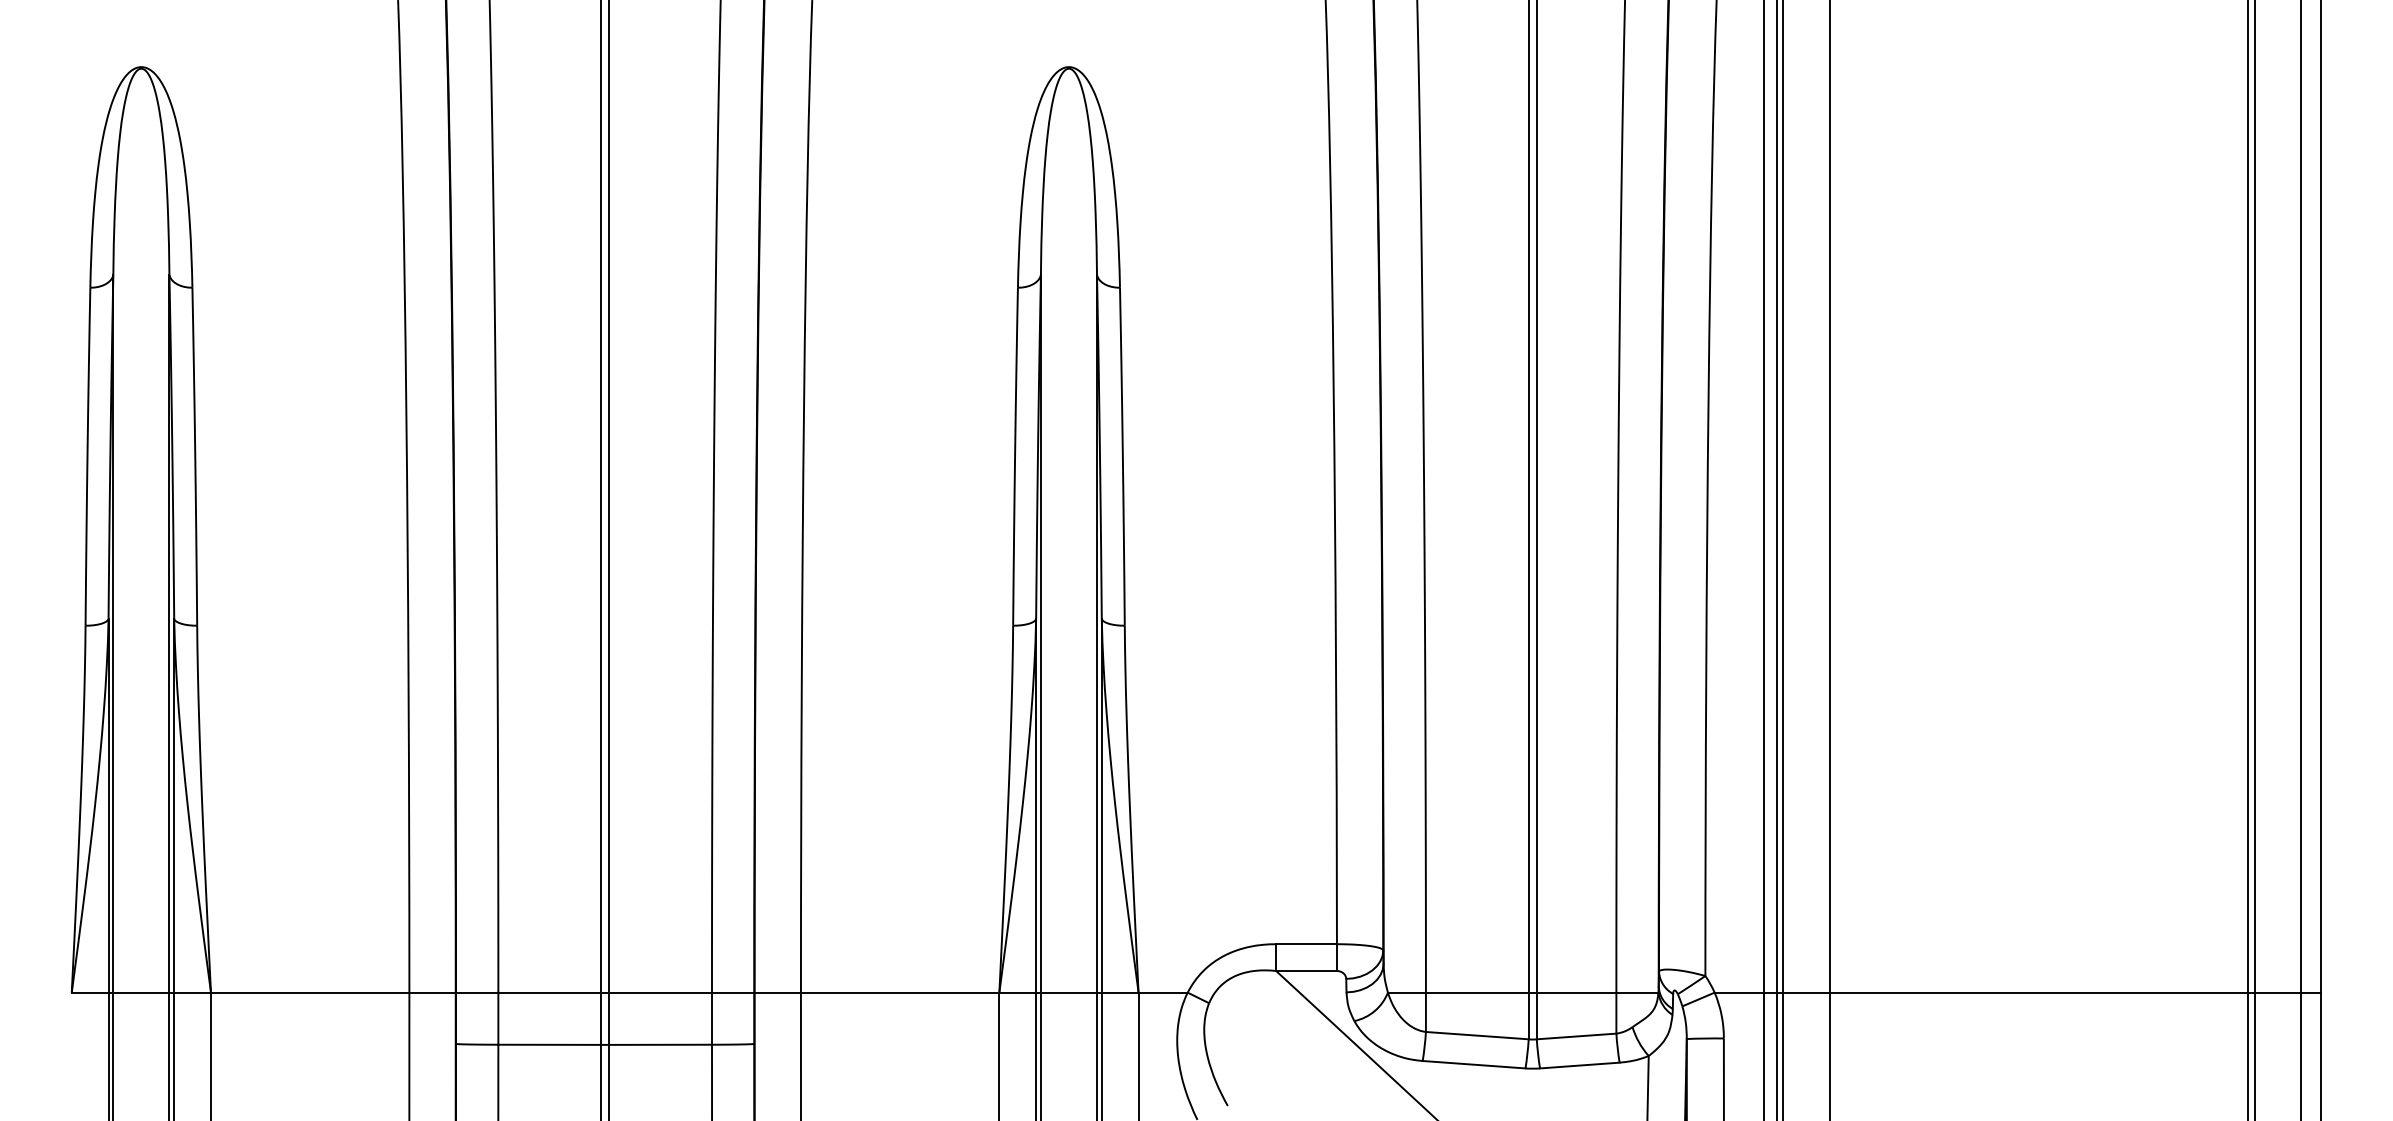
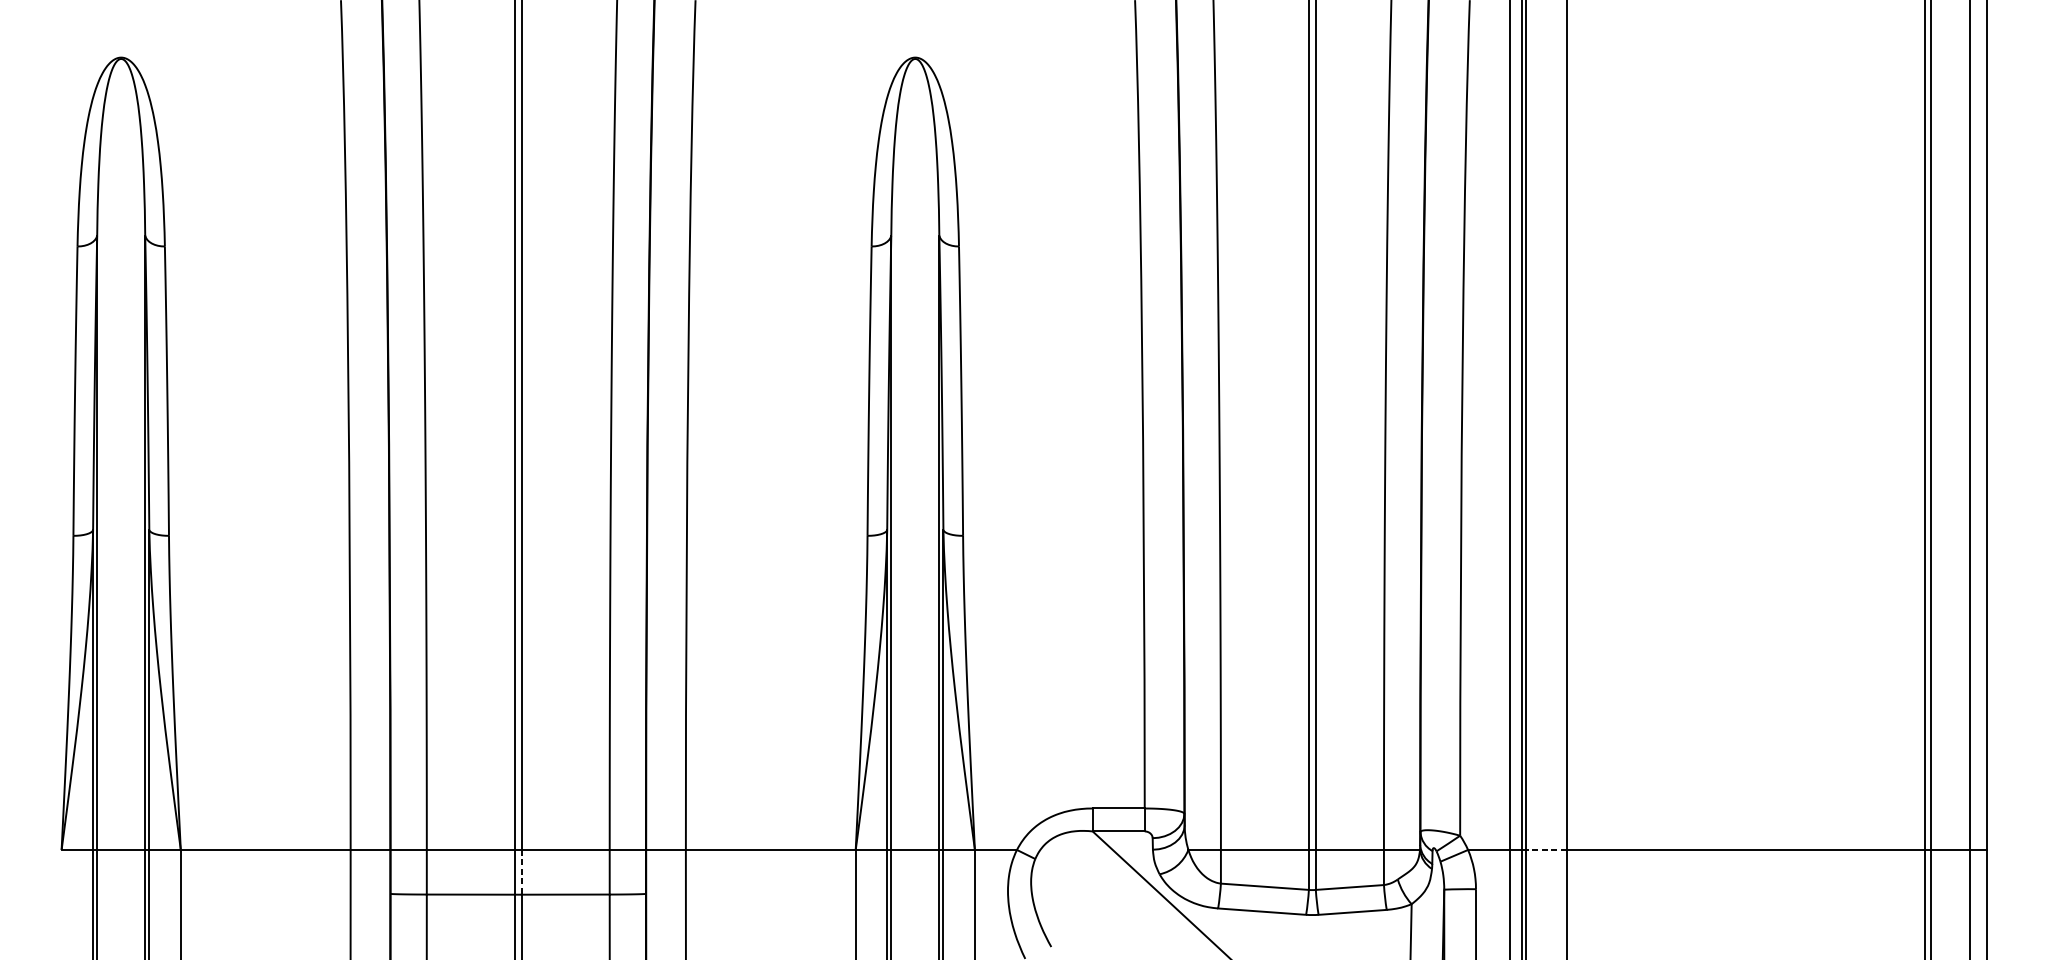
line: (1806, 992) -> (1546, 849), solid -> dashed
line: (609, 1019) -> (521, 872), solid -> dashed

